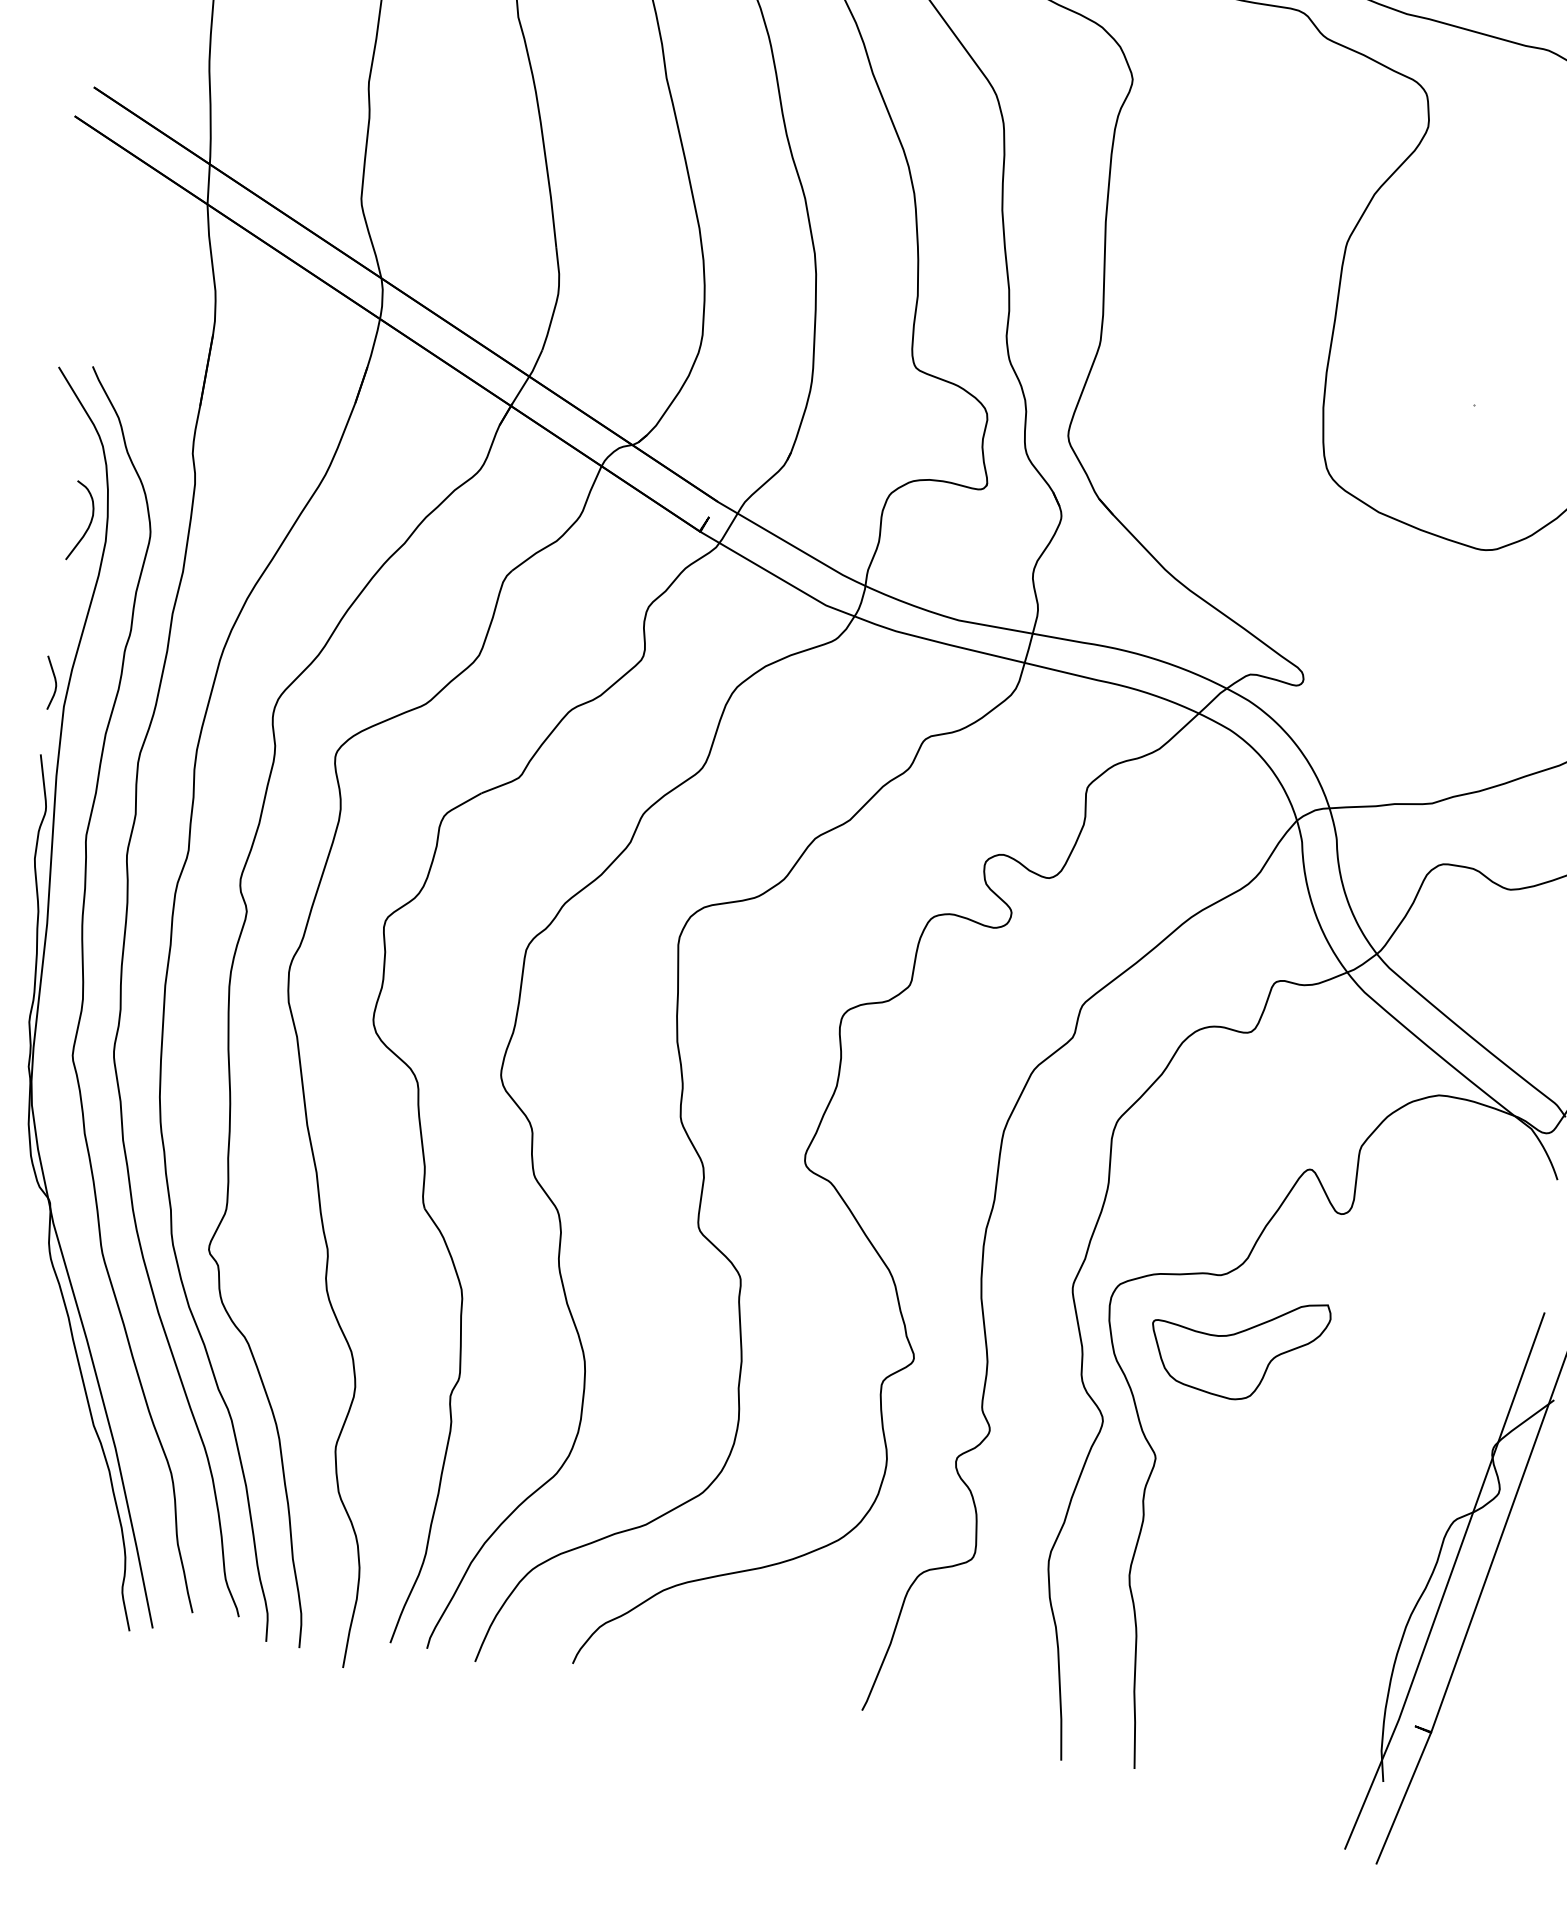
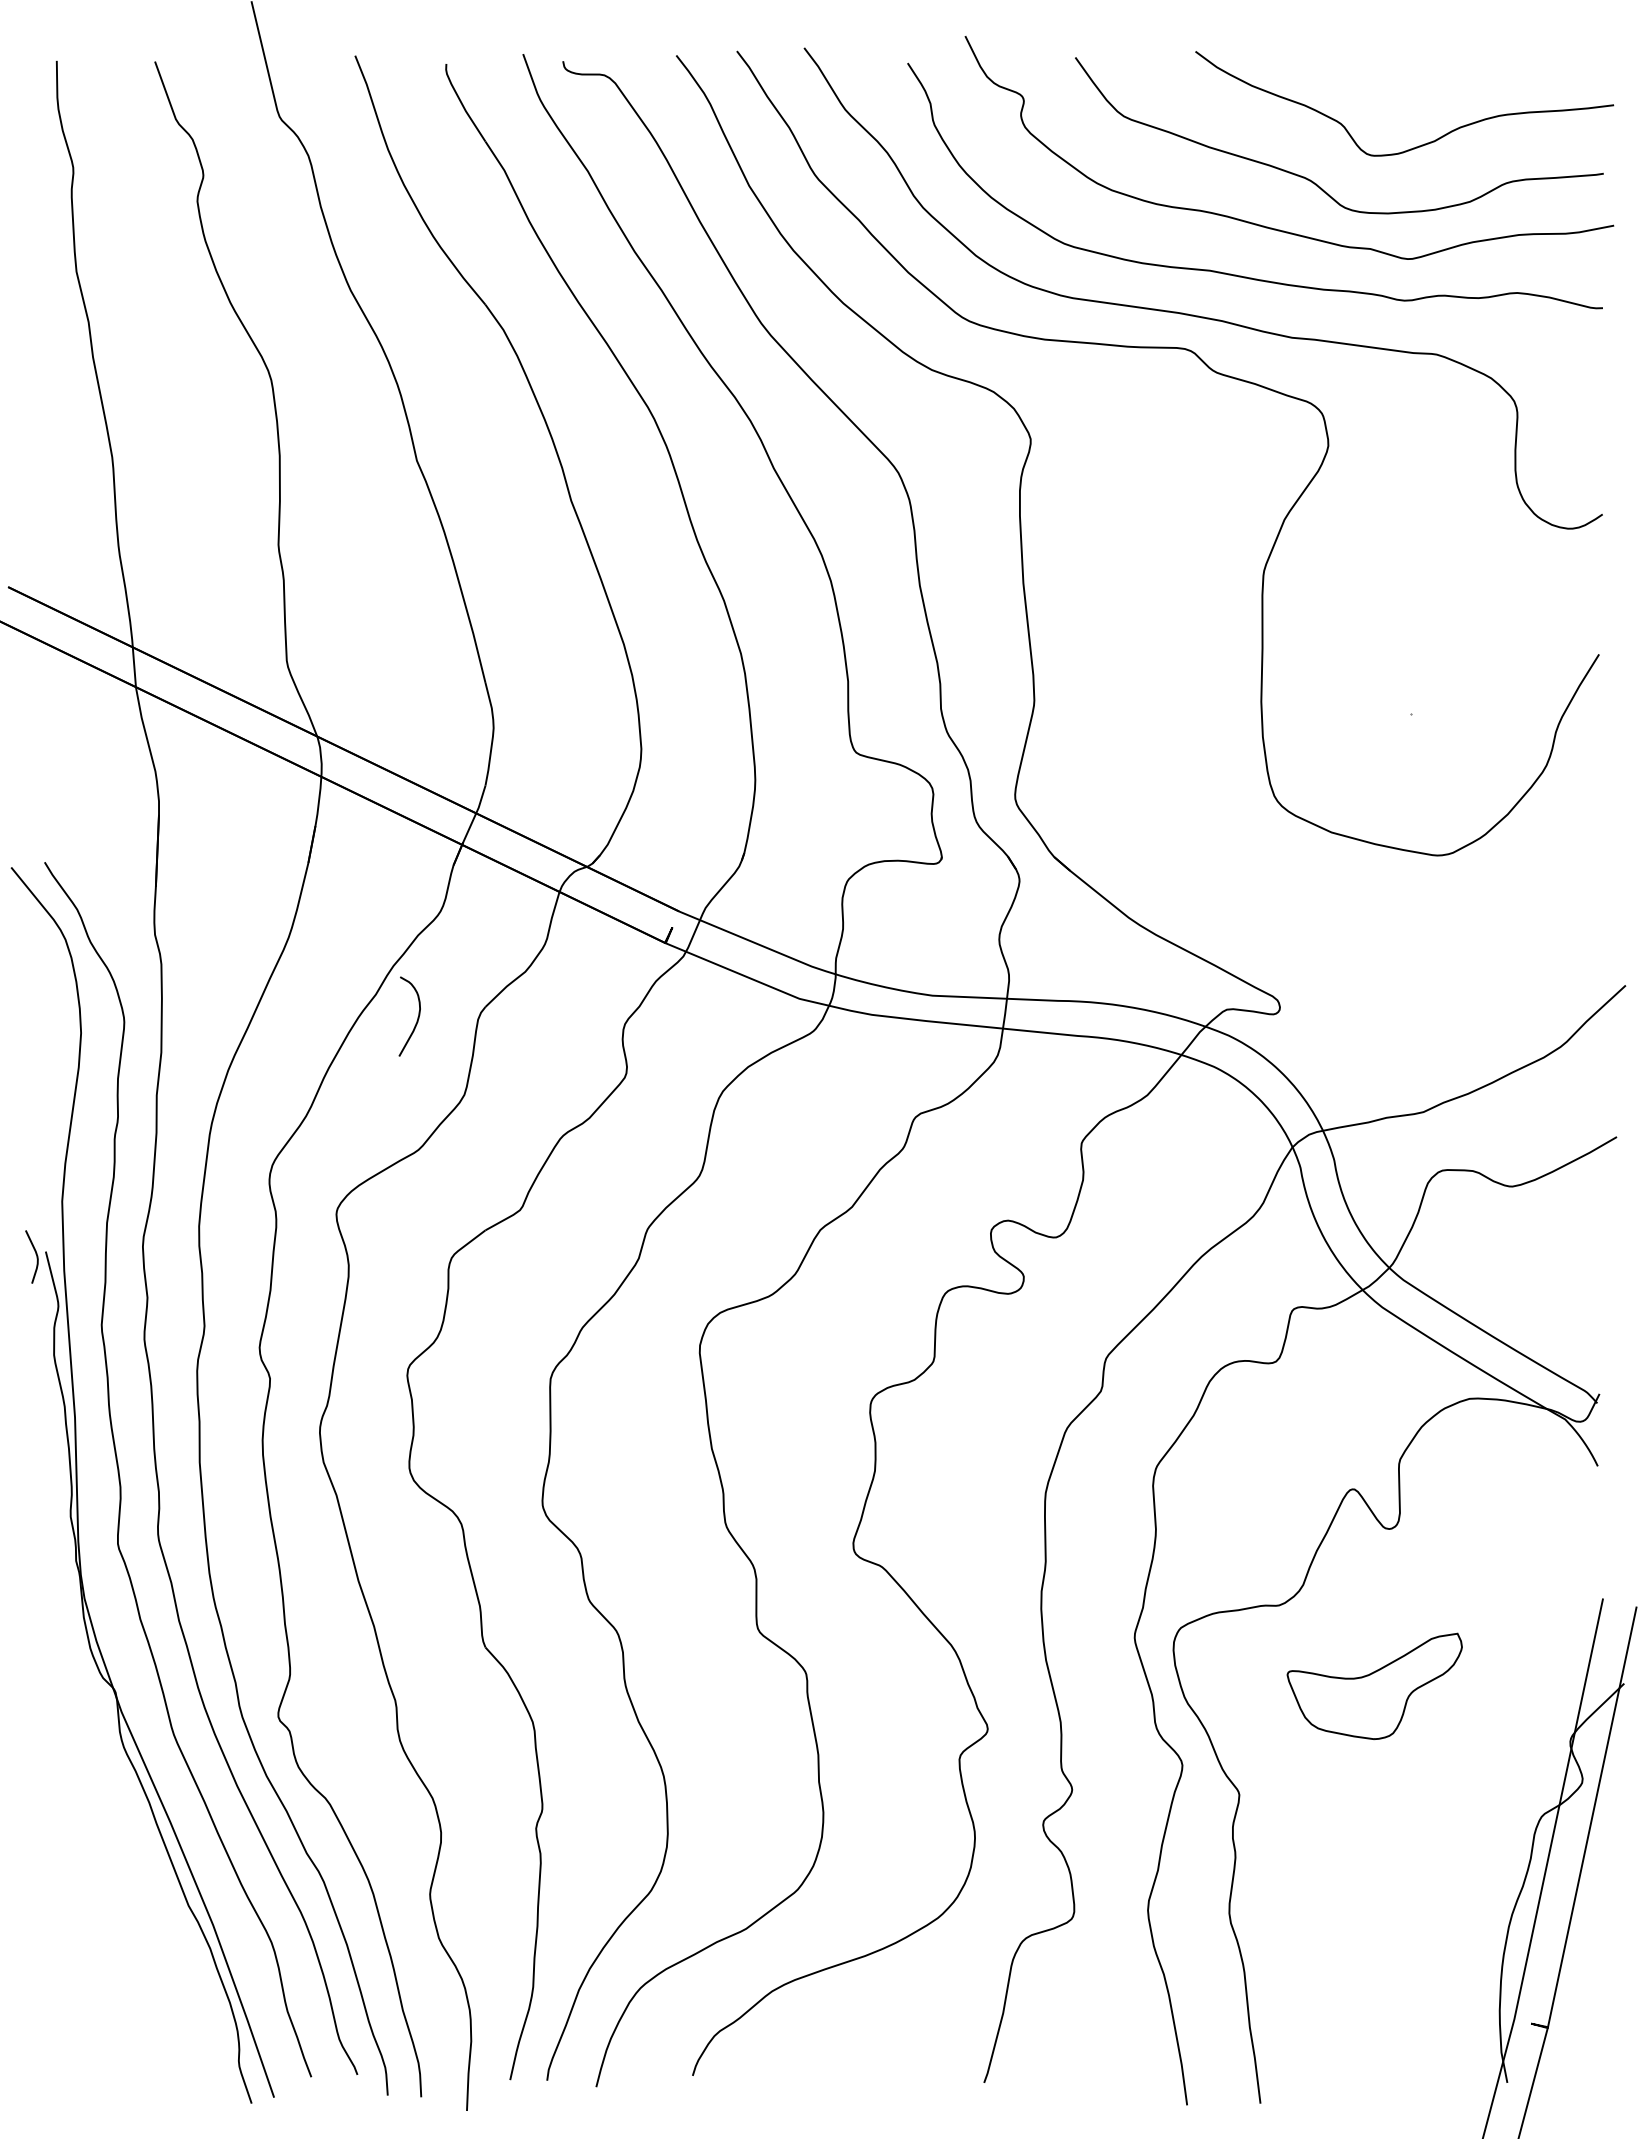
curve: (89, 523) -> (417, 1017), moved
curve: (54, 681) -> (35, 1254), moved
part: (1238, 1345) -> (1374, 1685), moved

